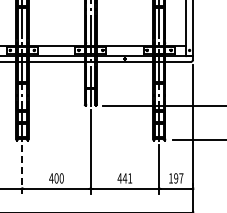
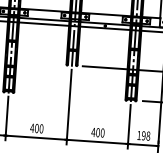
line: (22, 169) -> (7, 118), dashed -> solid
text: (127, 178) -> (100, 132), 441 -> 400
text: (181, 178) -> (148, 136), 197 -> 198

